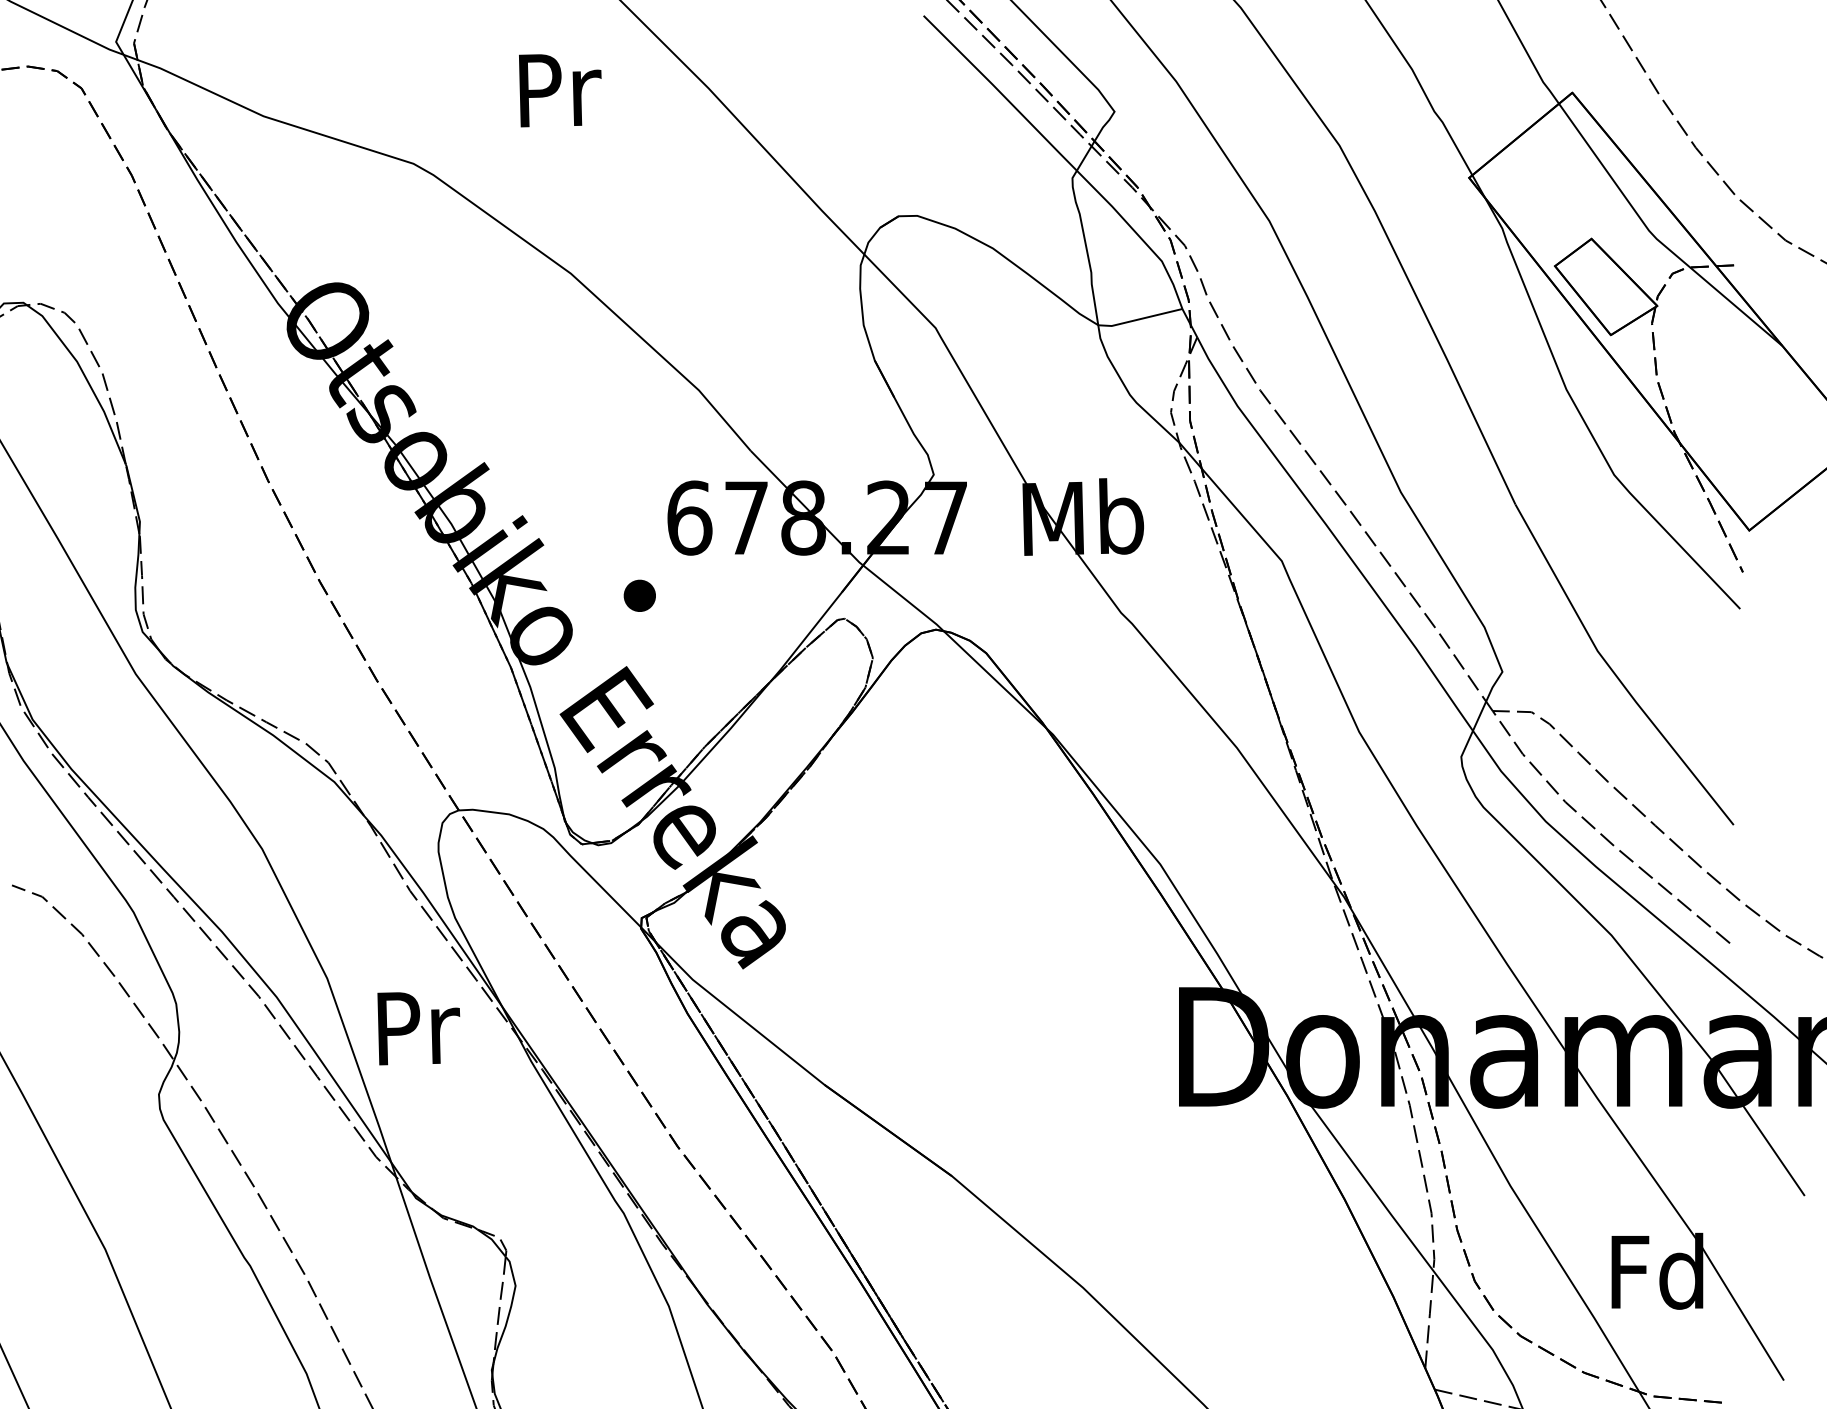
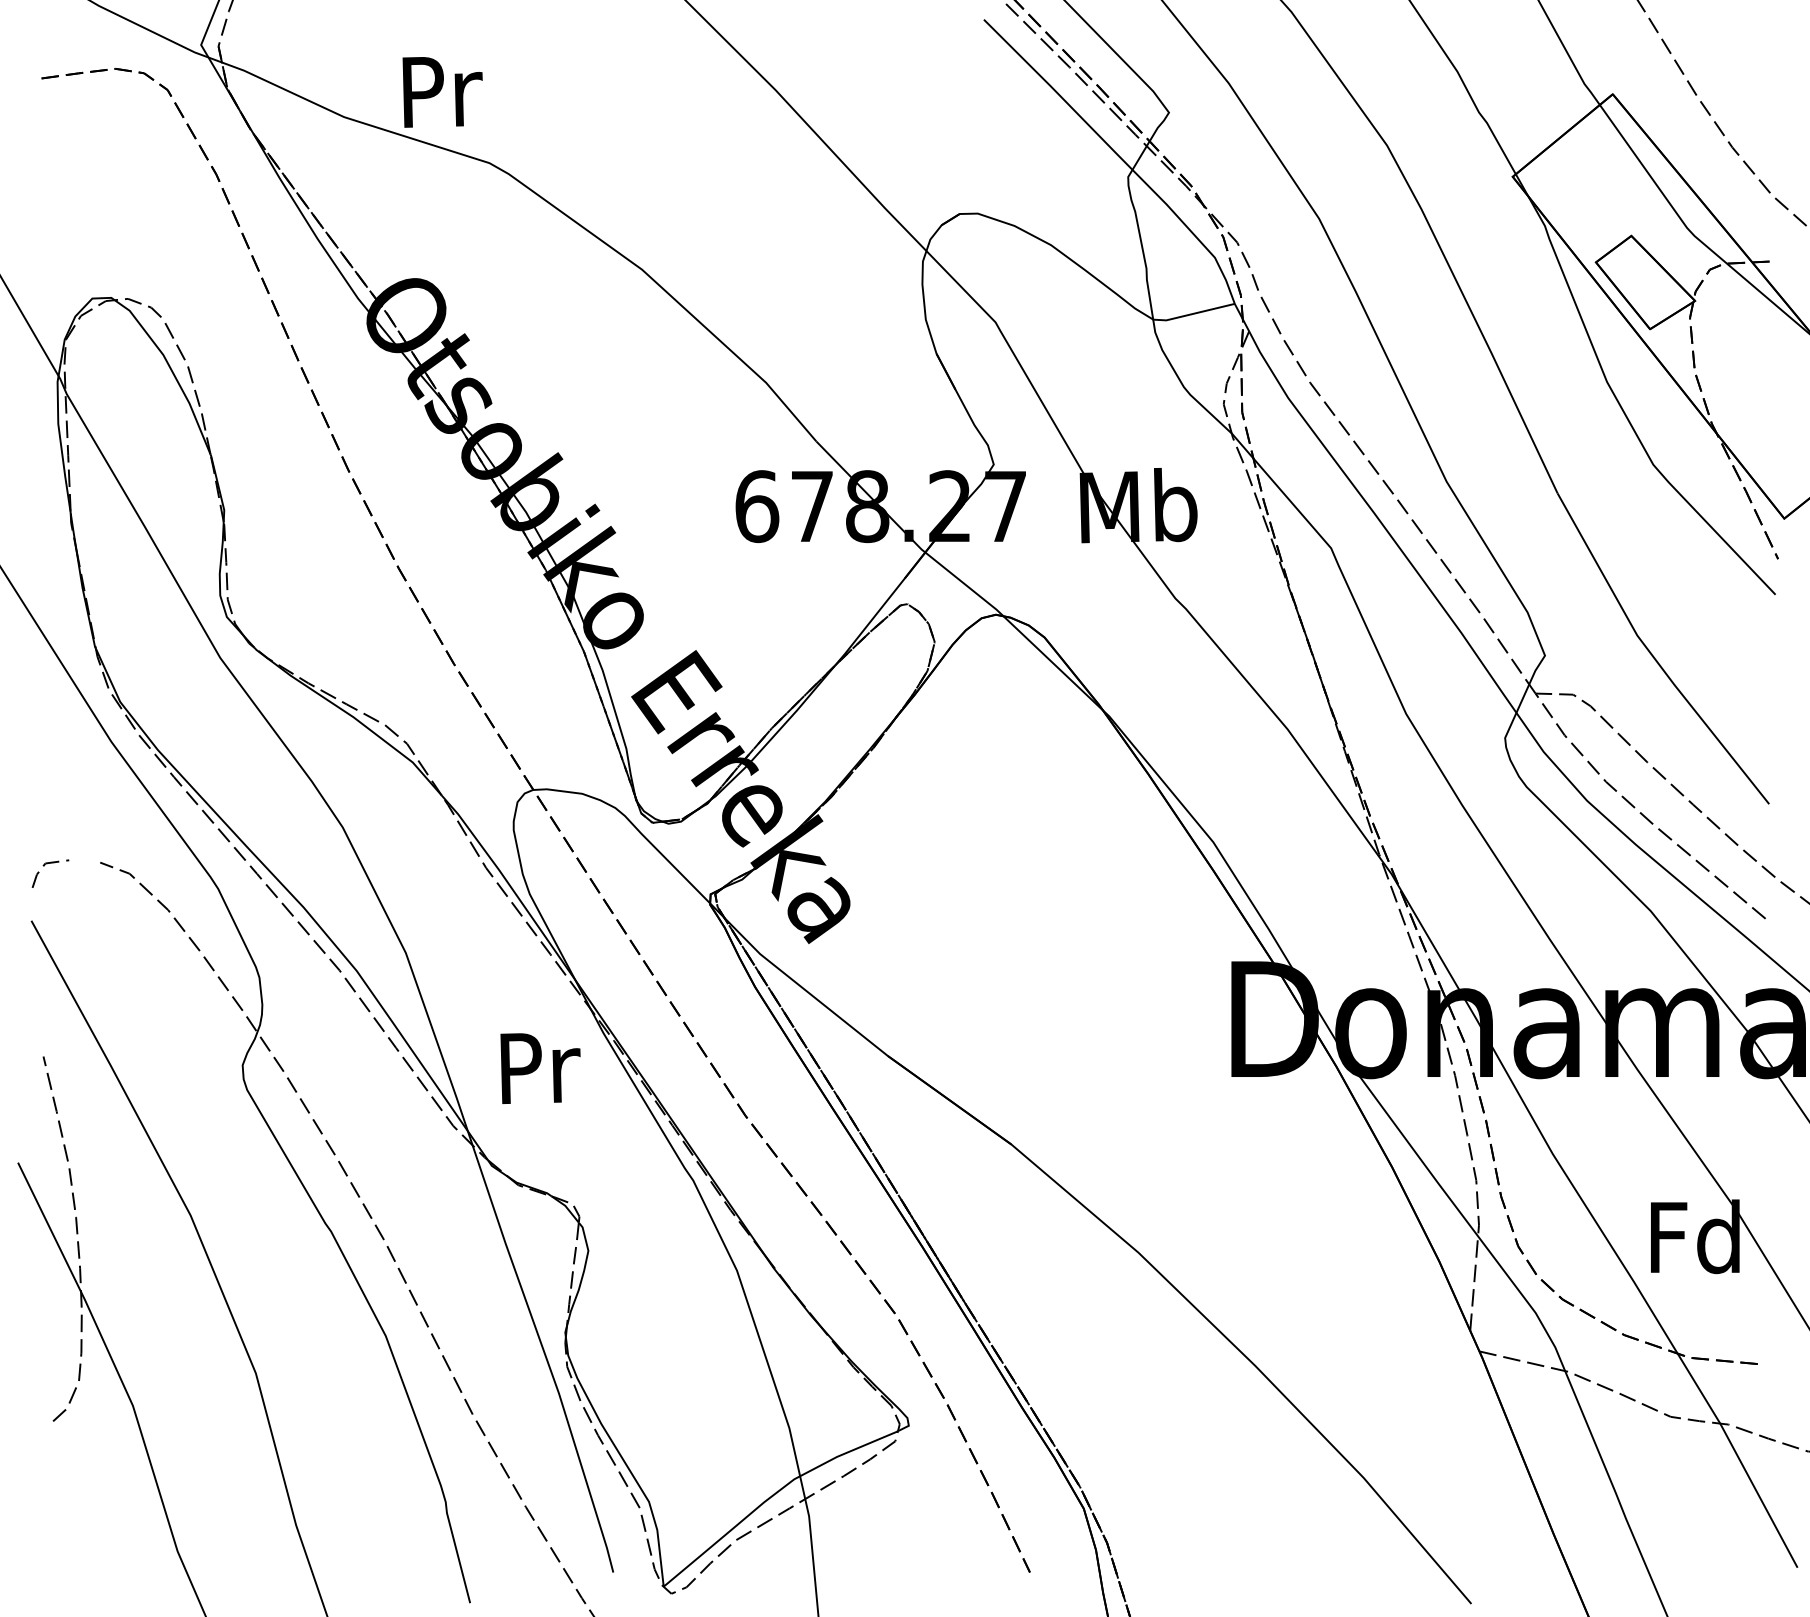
text: (560, 90) -> (442, 92), moved
part: (639, 595) -> (708, 581), removed
text: (418, 1028) -> (540, 1068), moved

